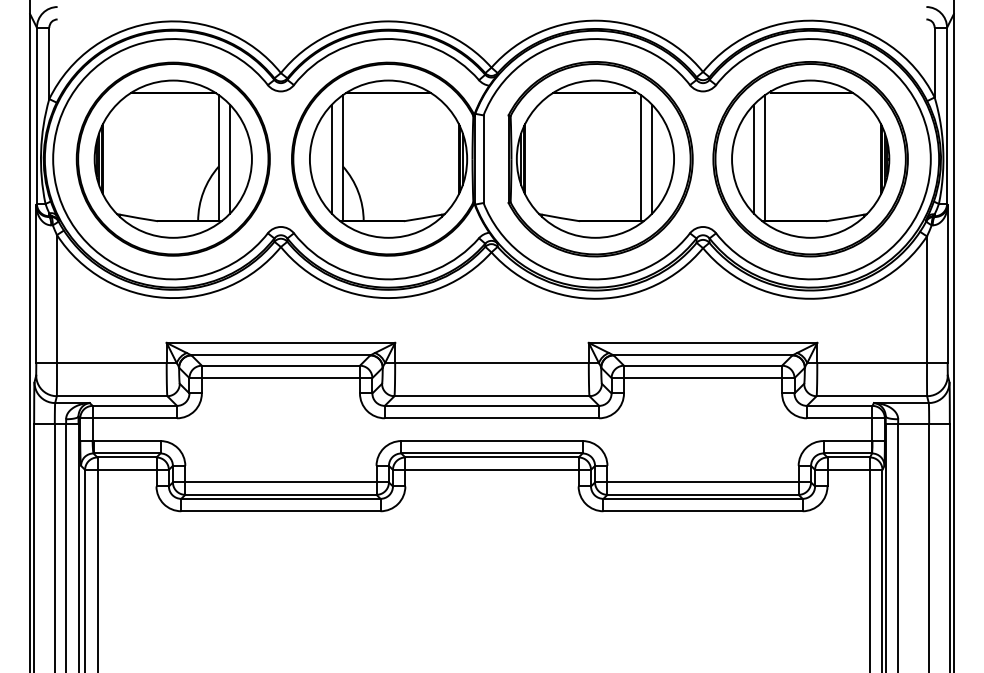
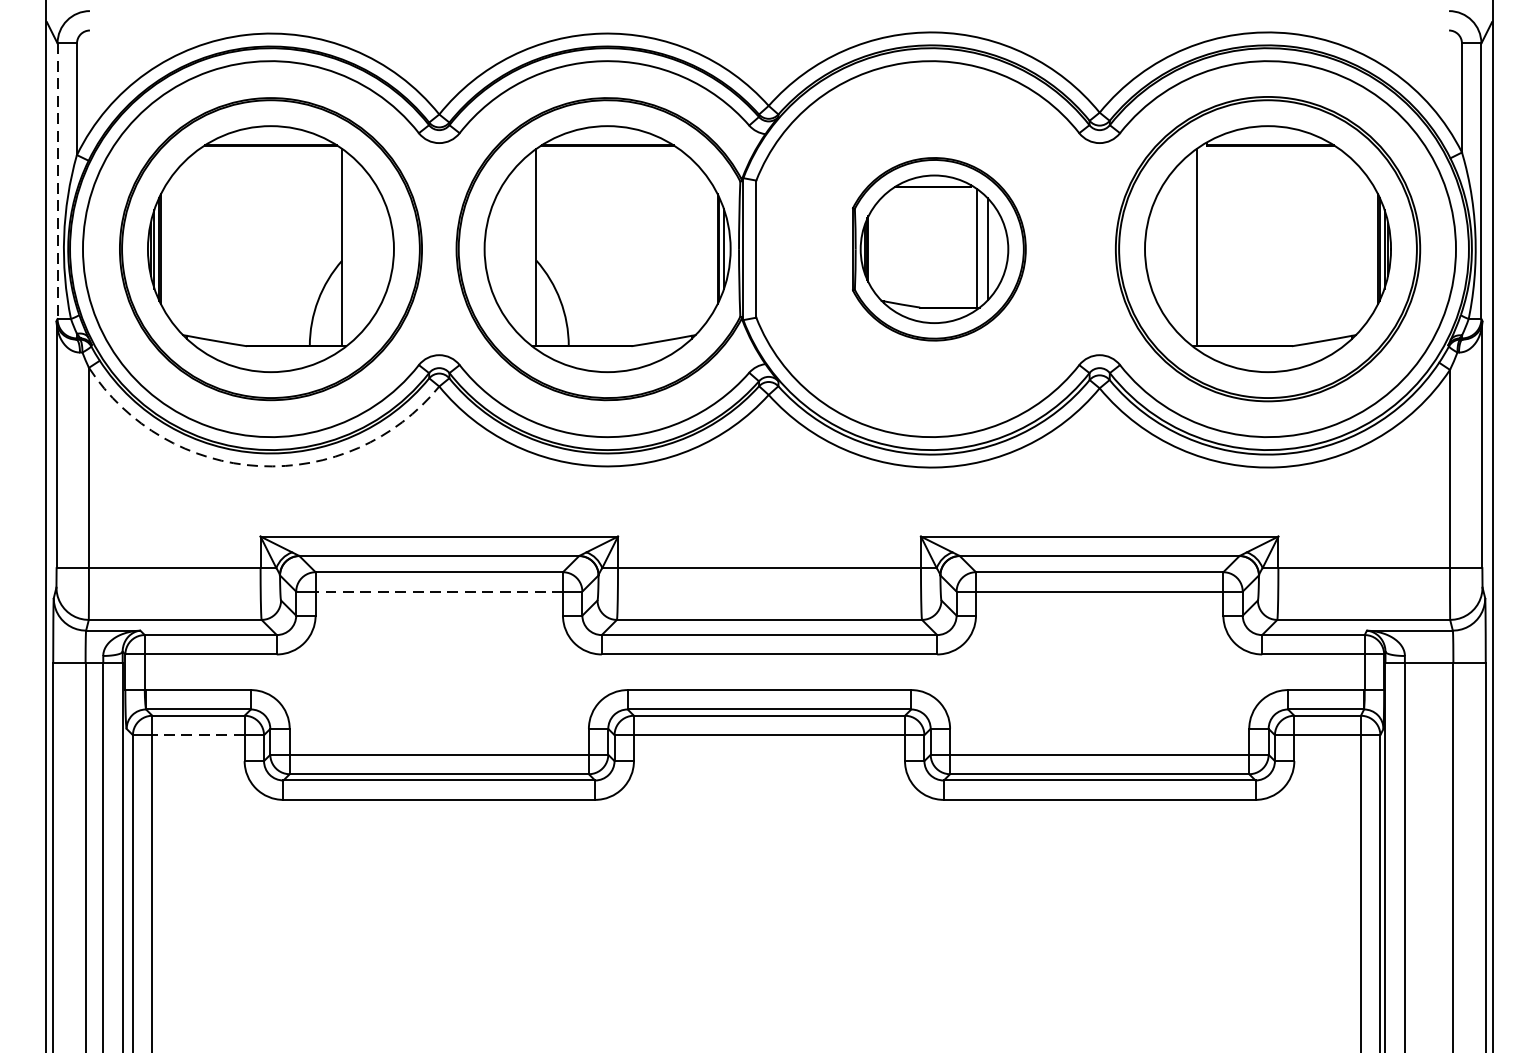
line: (36, 116) -> (56, 182), solid -> dashed
line: (230, 158) -> (360, 248), removed
line: (331, 158) -> (518, 248), removed
line: (753, 158) -> (1178, 248), removed
part: (600, 159) -> (939, 249), size x0.6
arc: (165, 297) -> (258, 465), solid -> dashed
line: (280, 378) -> (438, 592), solid -> dashed
line: (126, 469) -> (197, 734), solid -> dashed

